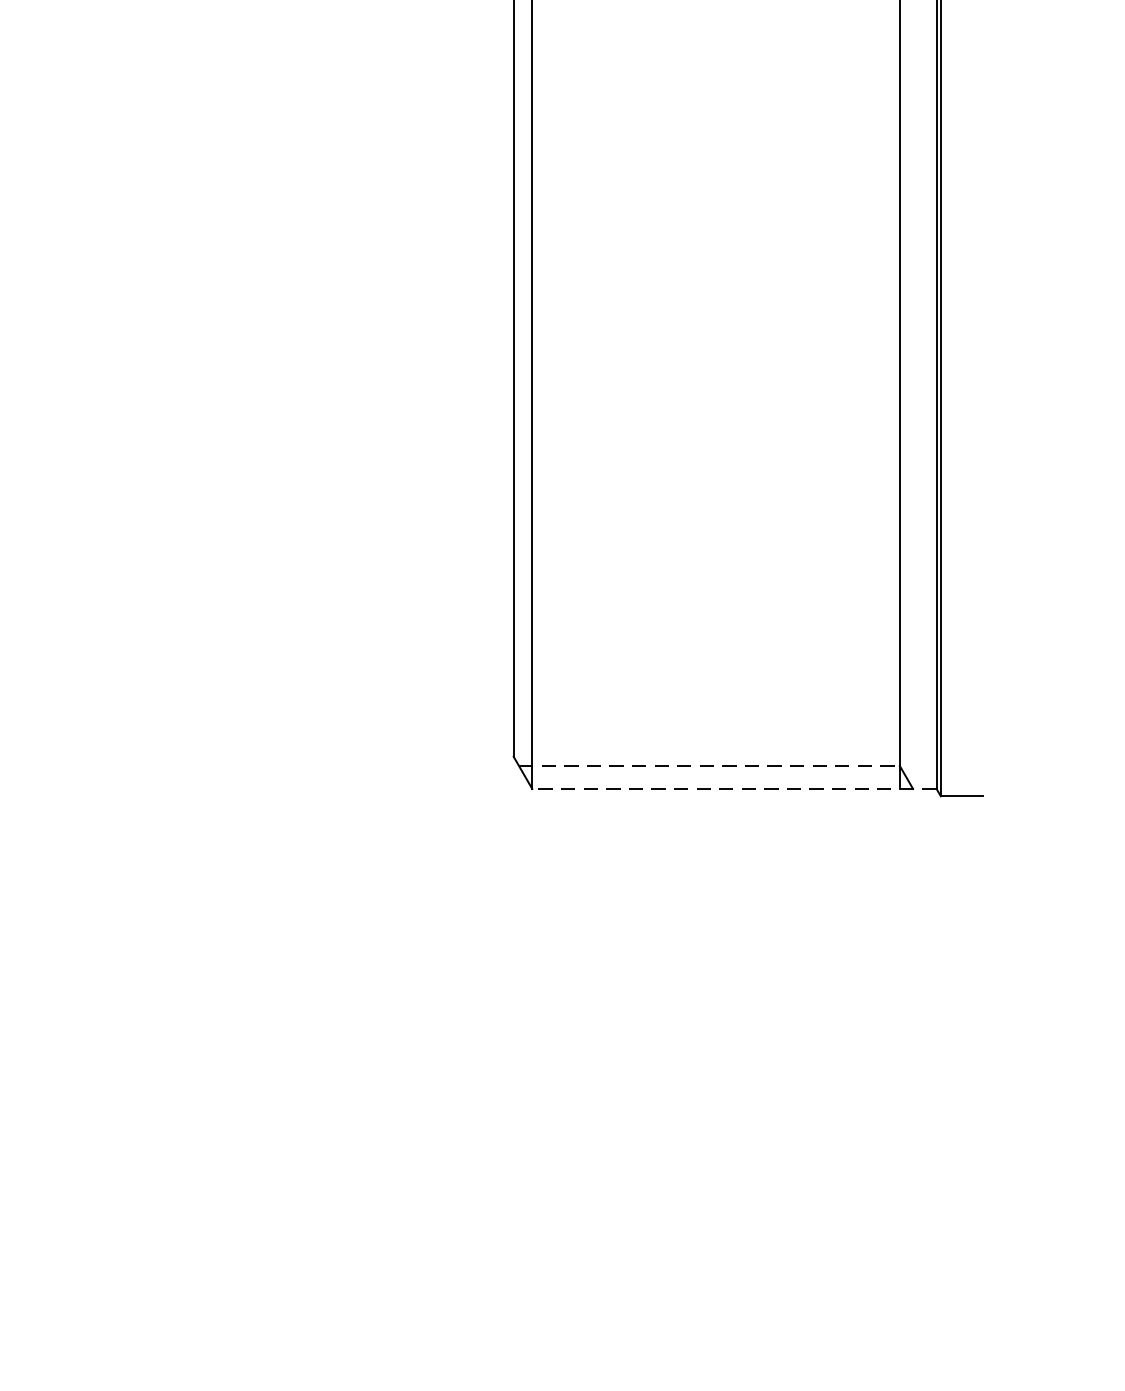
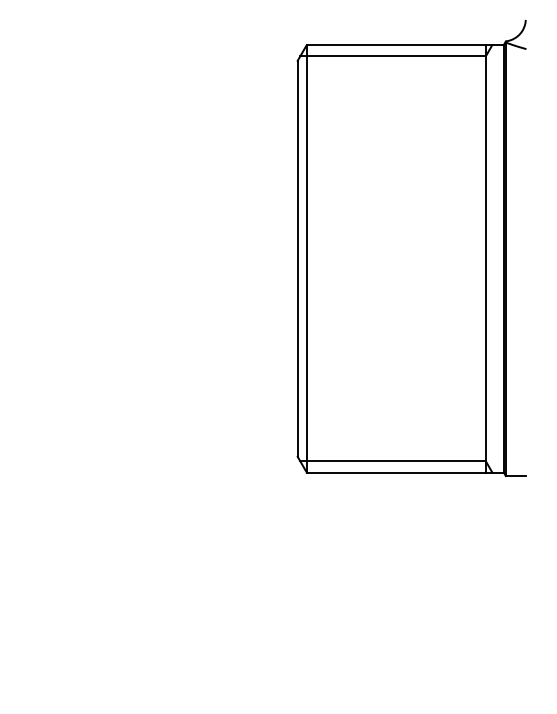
line: (710, 766) -> (393, 461), dashed -> solid
line: (734, 788) -> (405, 472), dashed -> solid

